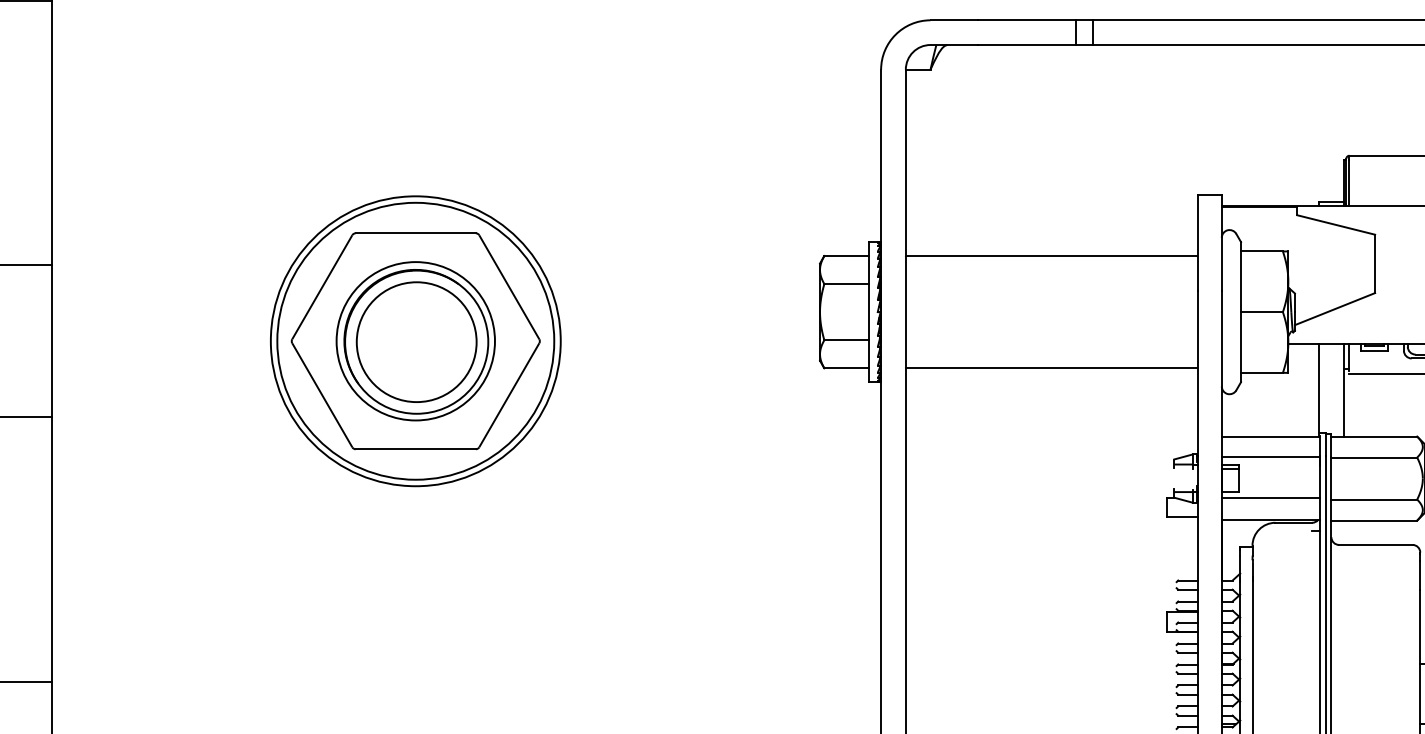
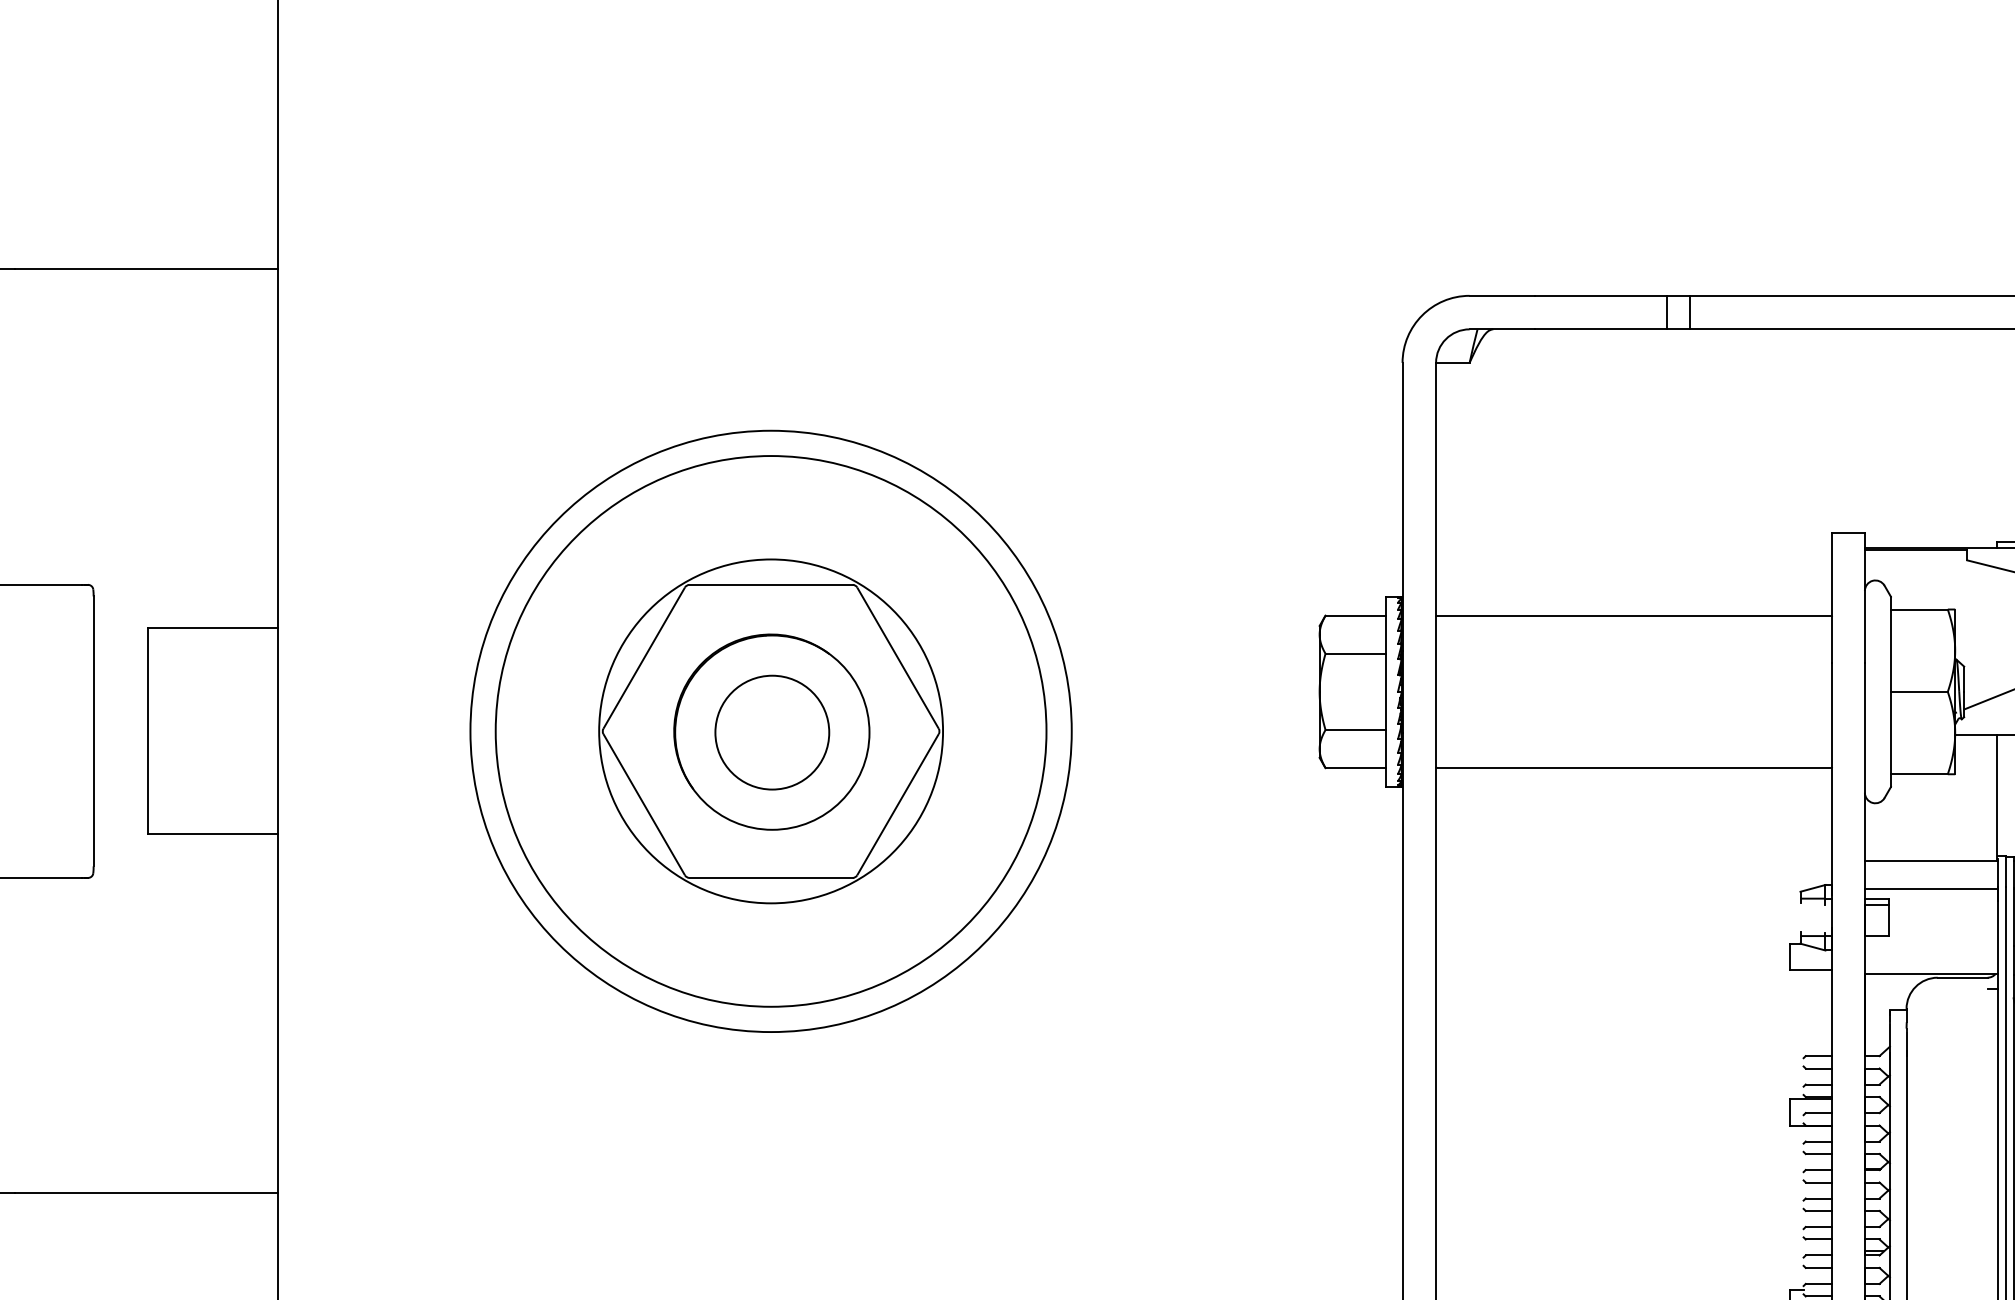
circle: (415, 340) -> (770, 730), size x1.6
circle: (415, 341) -> (770, 731), size x1.4
circle: (416, 341) -> (771, 731), size x1.6
circle: (416, 342) -> (772, 732), size x0.7
line: (1270, 498) -> (1931, 944), removed

